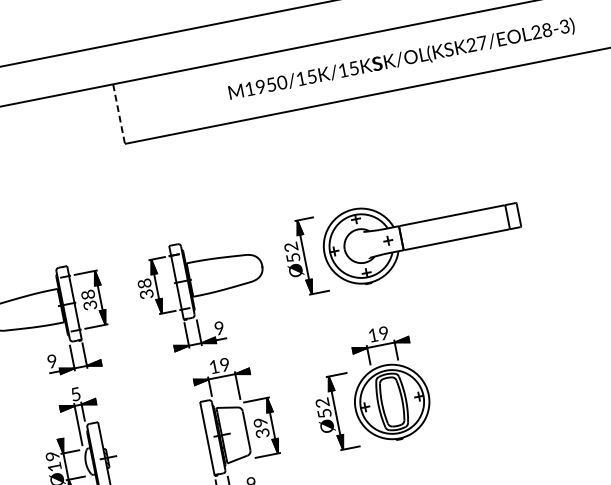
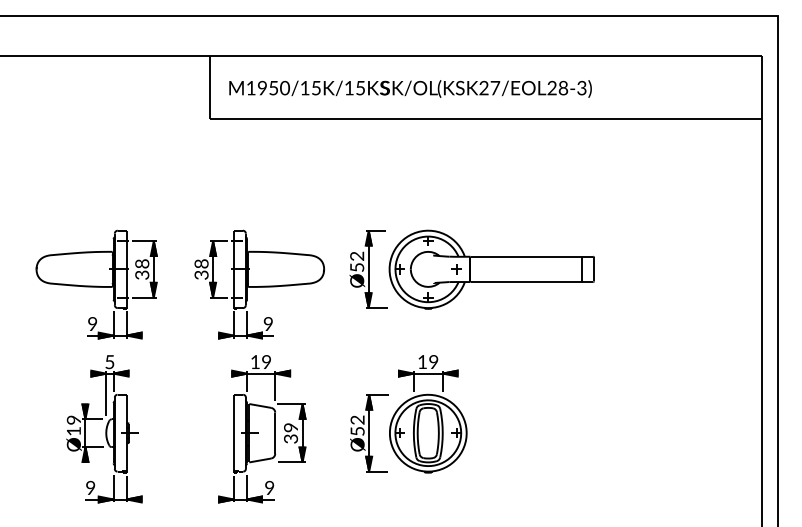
text: (401, 59) -> (410, 88), moved
line: (118, 114) -> (209, 87), dashed -> solid

